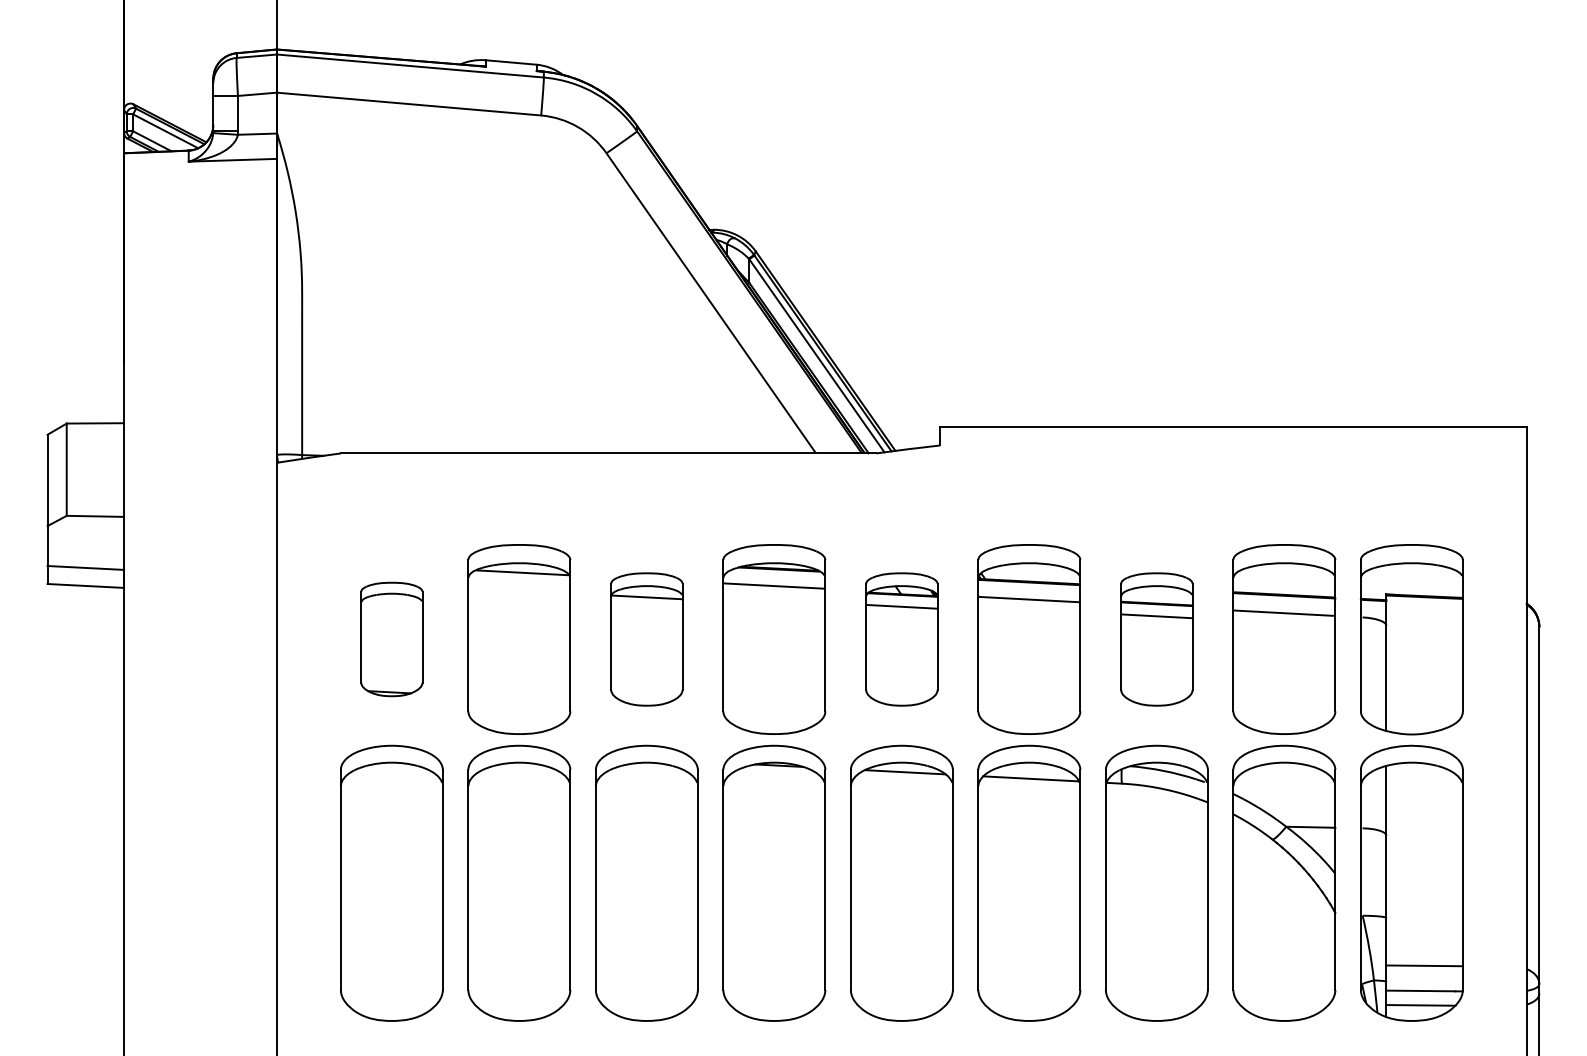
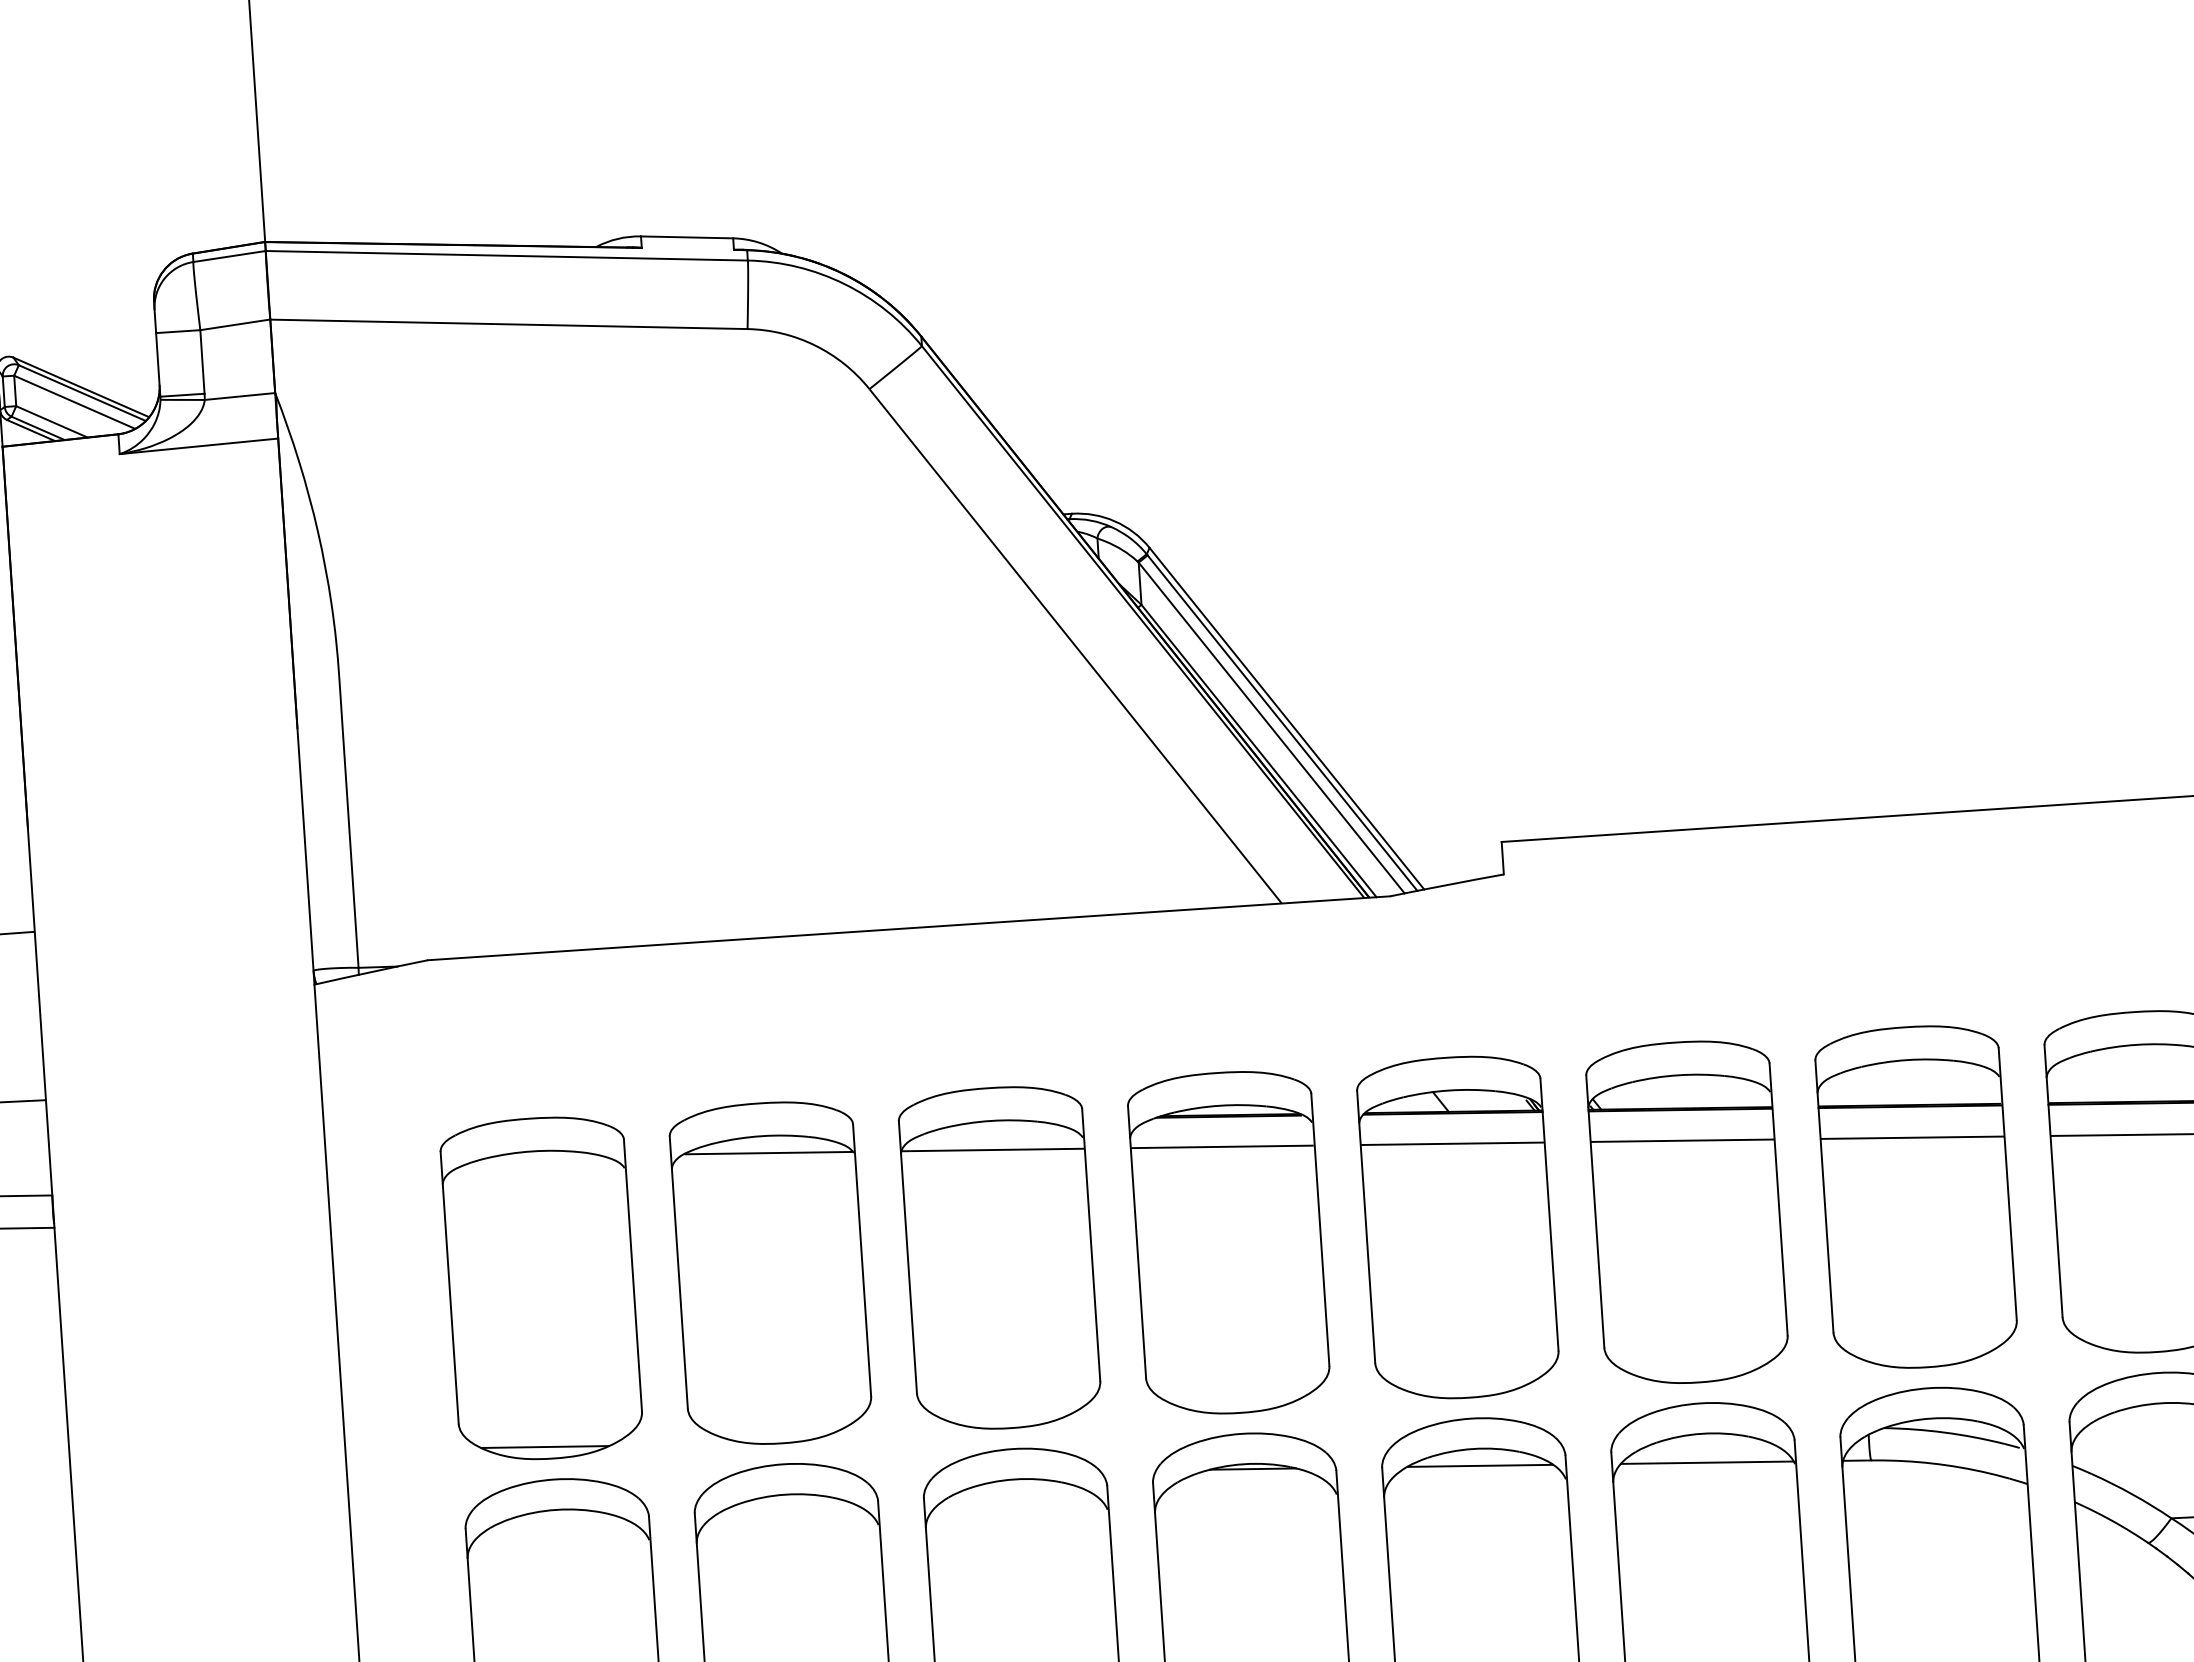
part: (391, 639) -> (541, 1288), size x1.67
part: (646, 639) -> (999, 1258), size x1.43
part: (901, 639) -> (1457, 1227), size x1.43
part: (1156, 639) -> (1915, 1197), size x1.43

